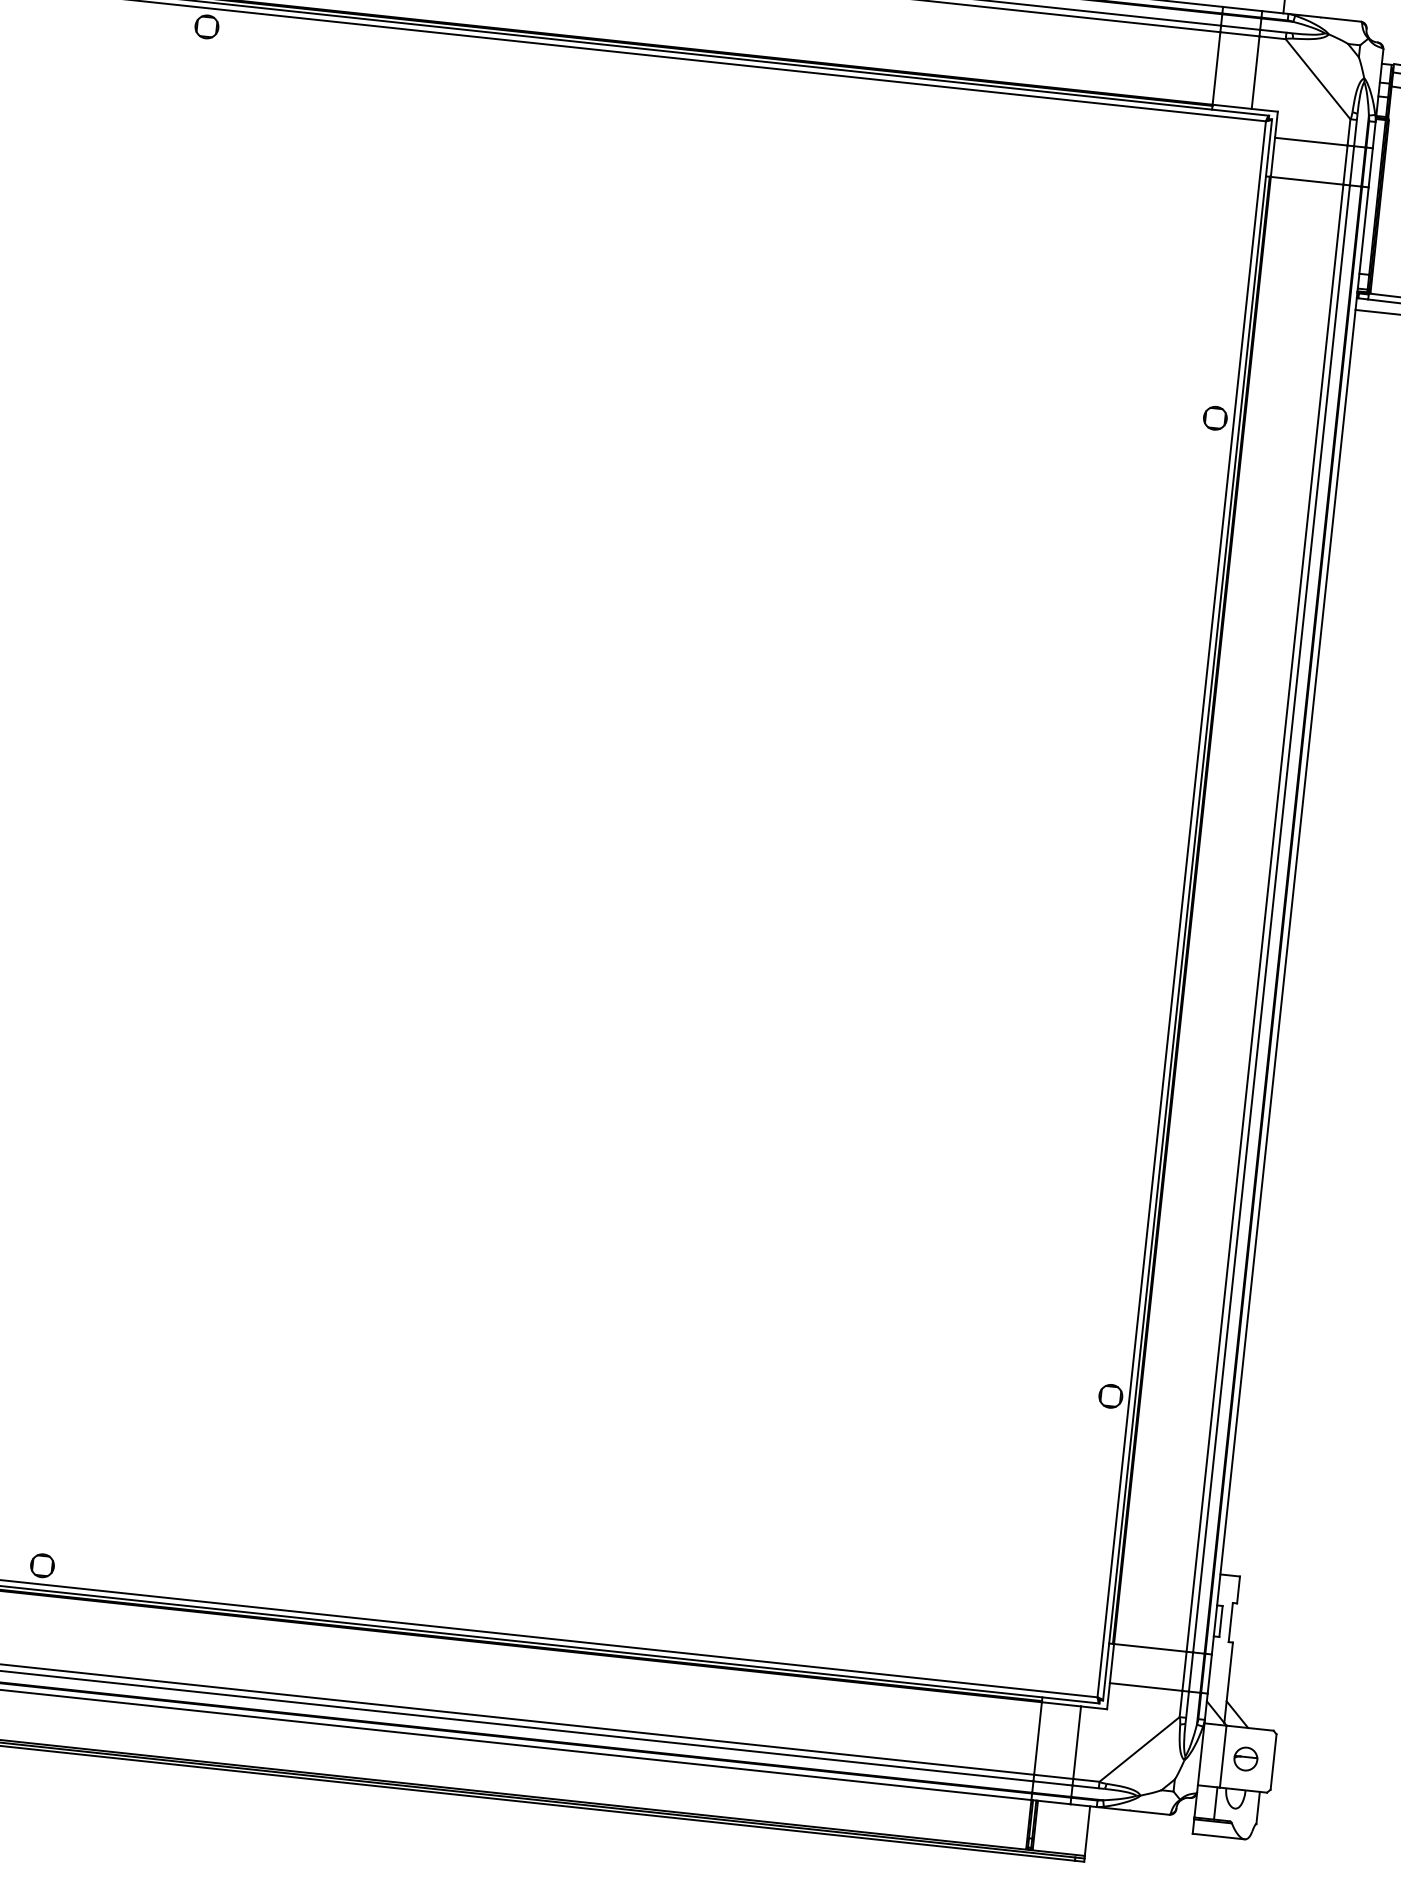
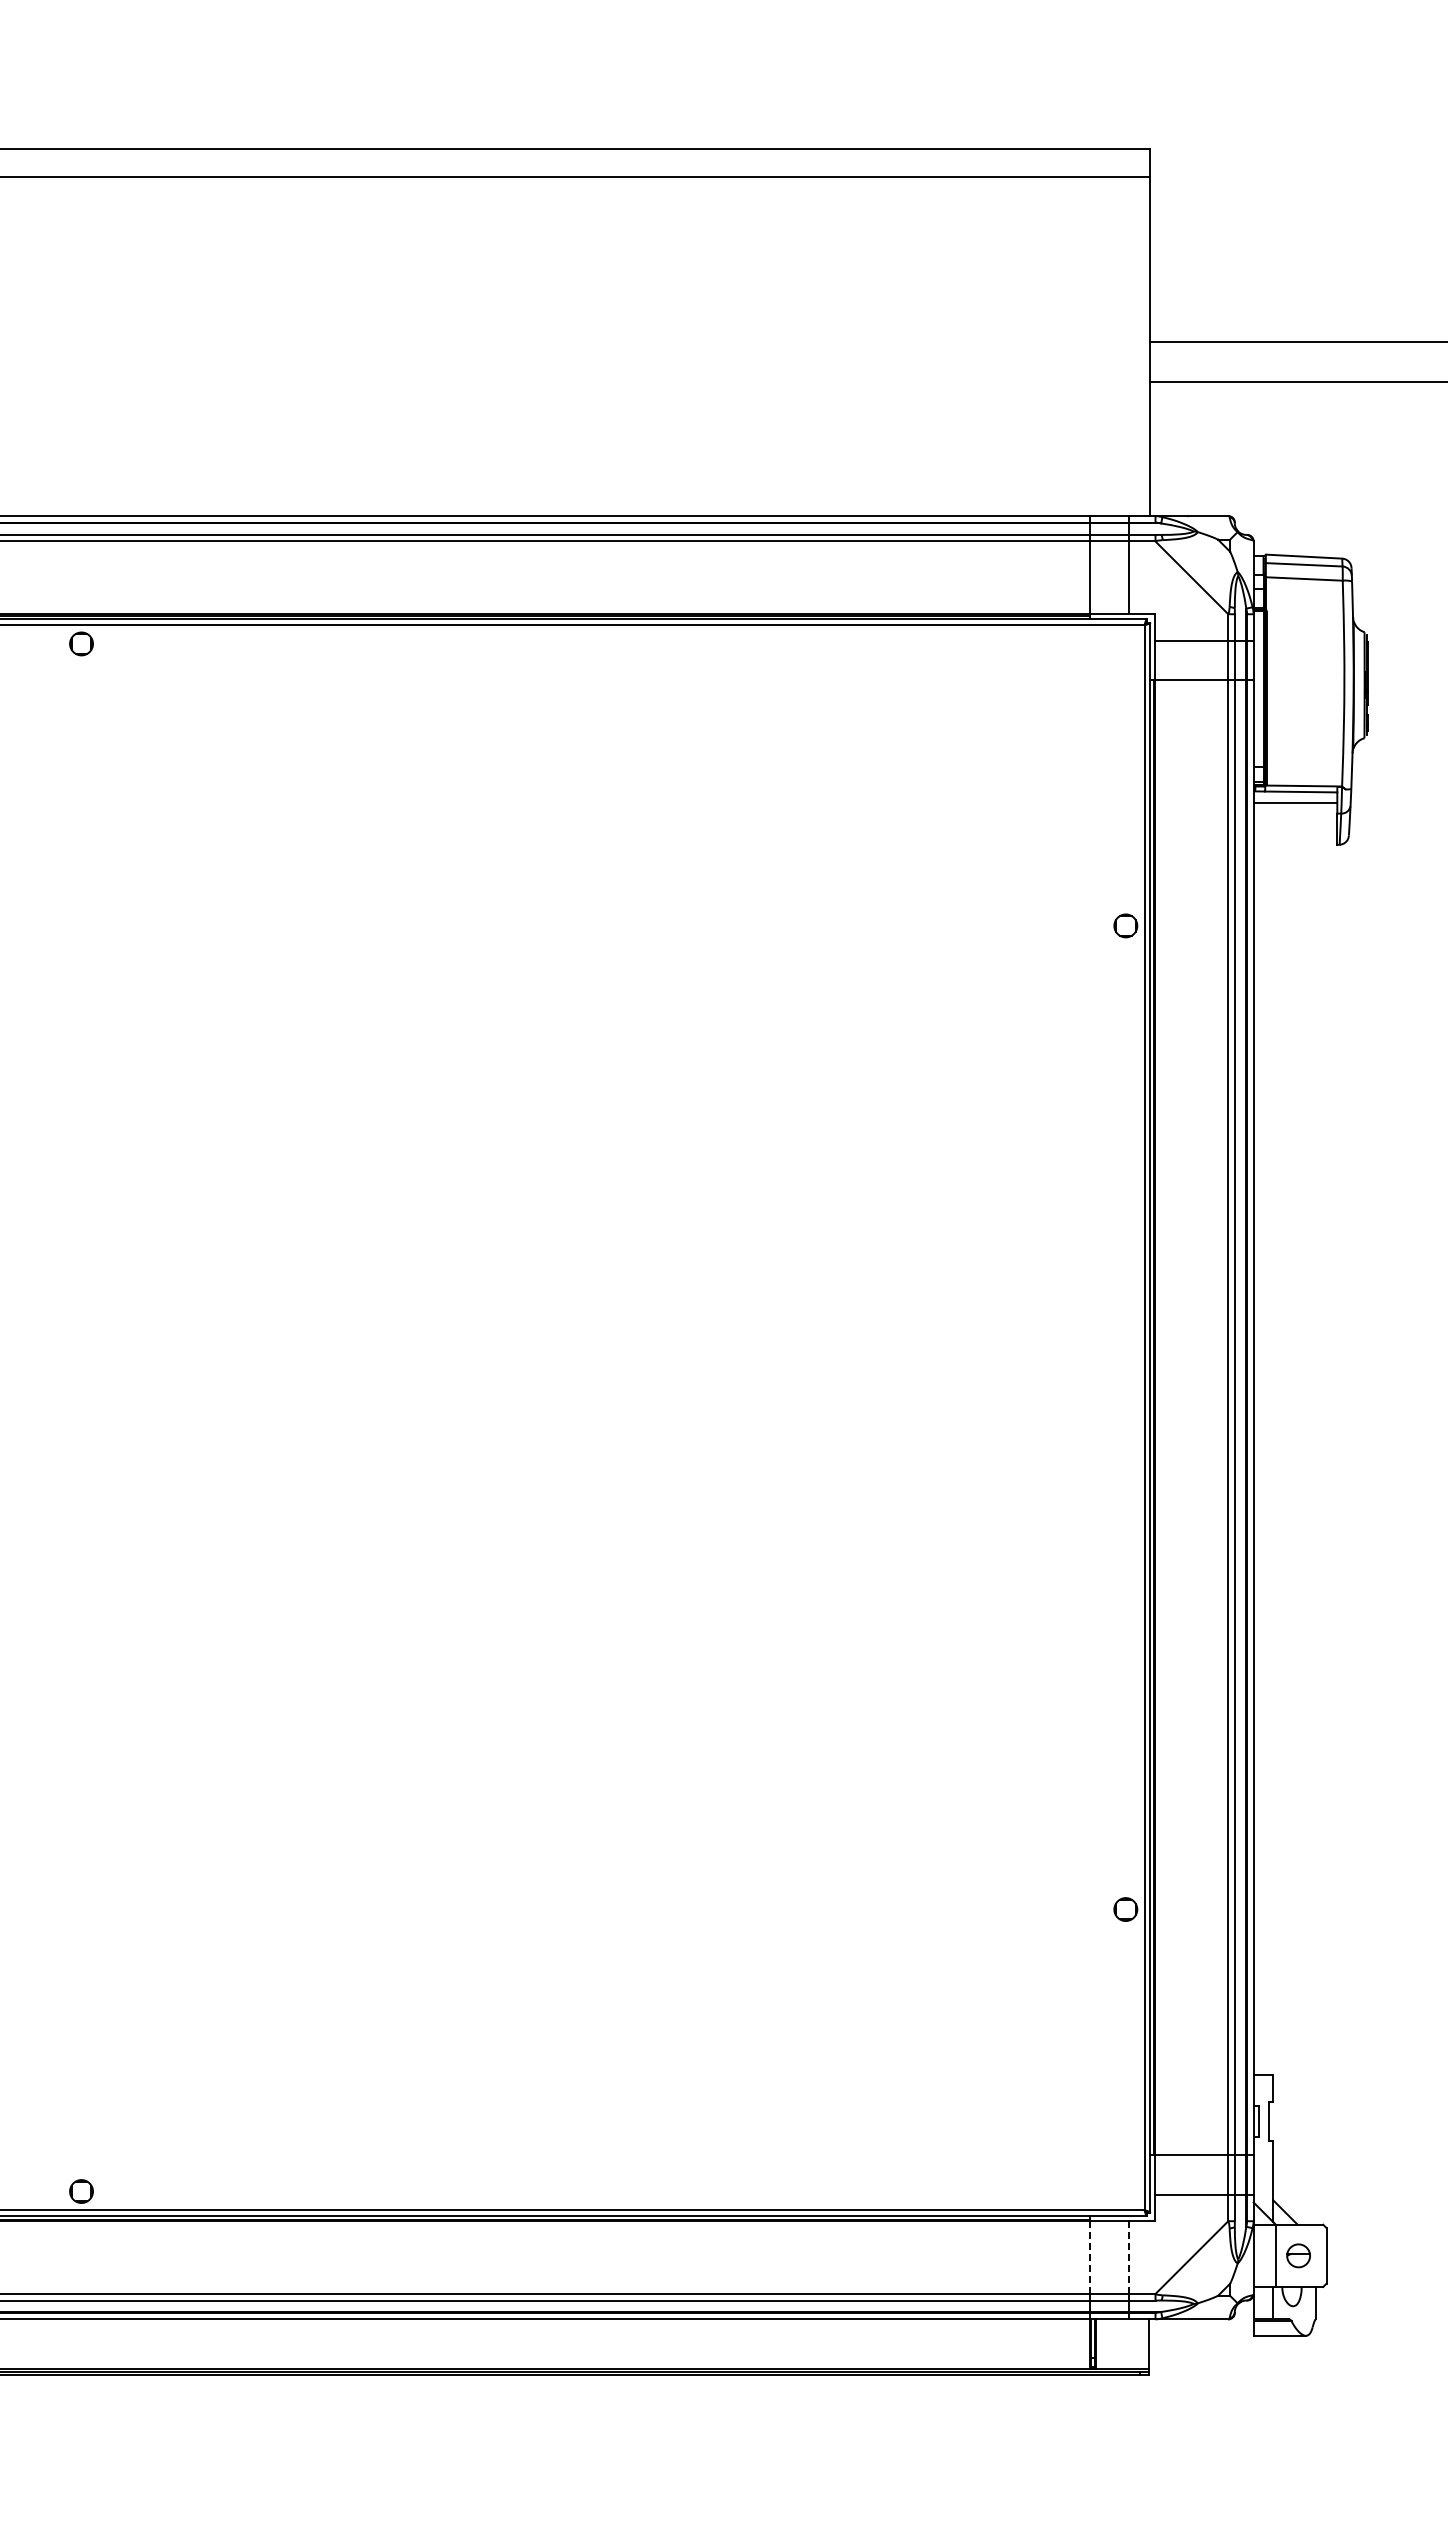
line: (1037, 1738) -> (1089, 2257), solid -> dashed
line: (1077, 1742) -> (1129, 2257), solid -> dashed

